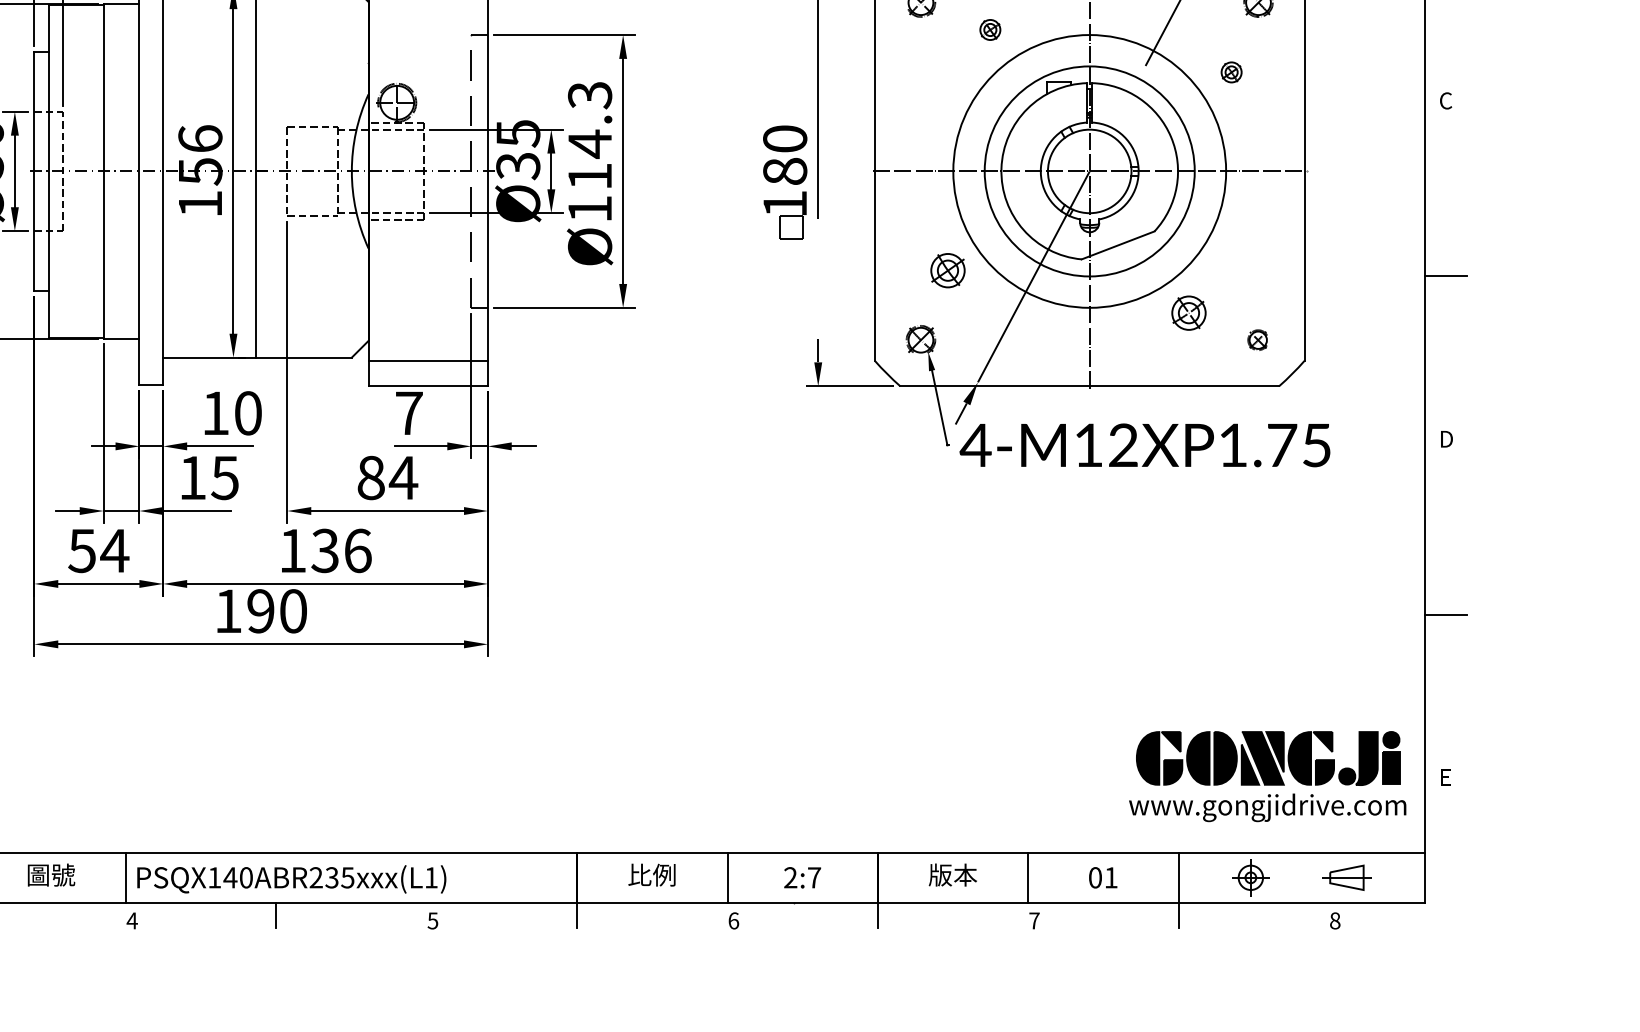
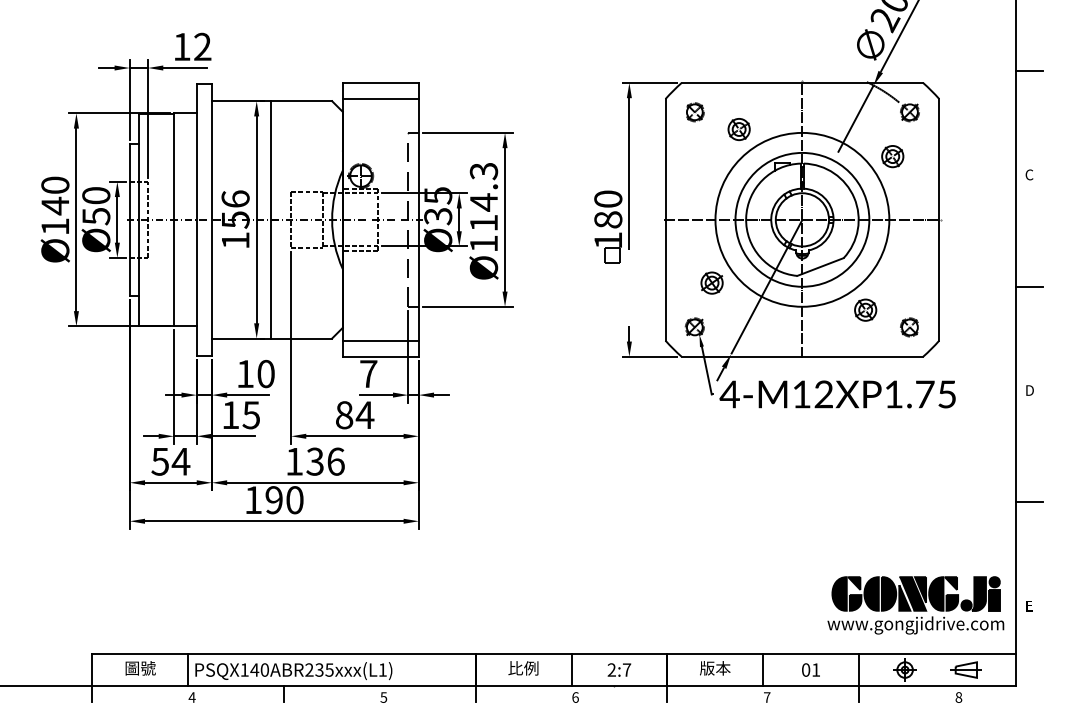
part: (989, 29) -> (738, 129), size x1.67
part: (1231, 72) -> (892, 156), size x1.67
part: (1257, 340) -> (909, 327), size x1.43

